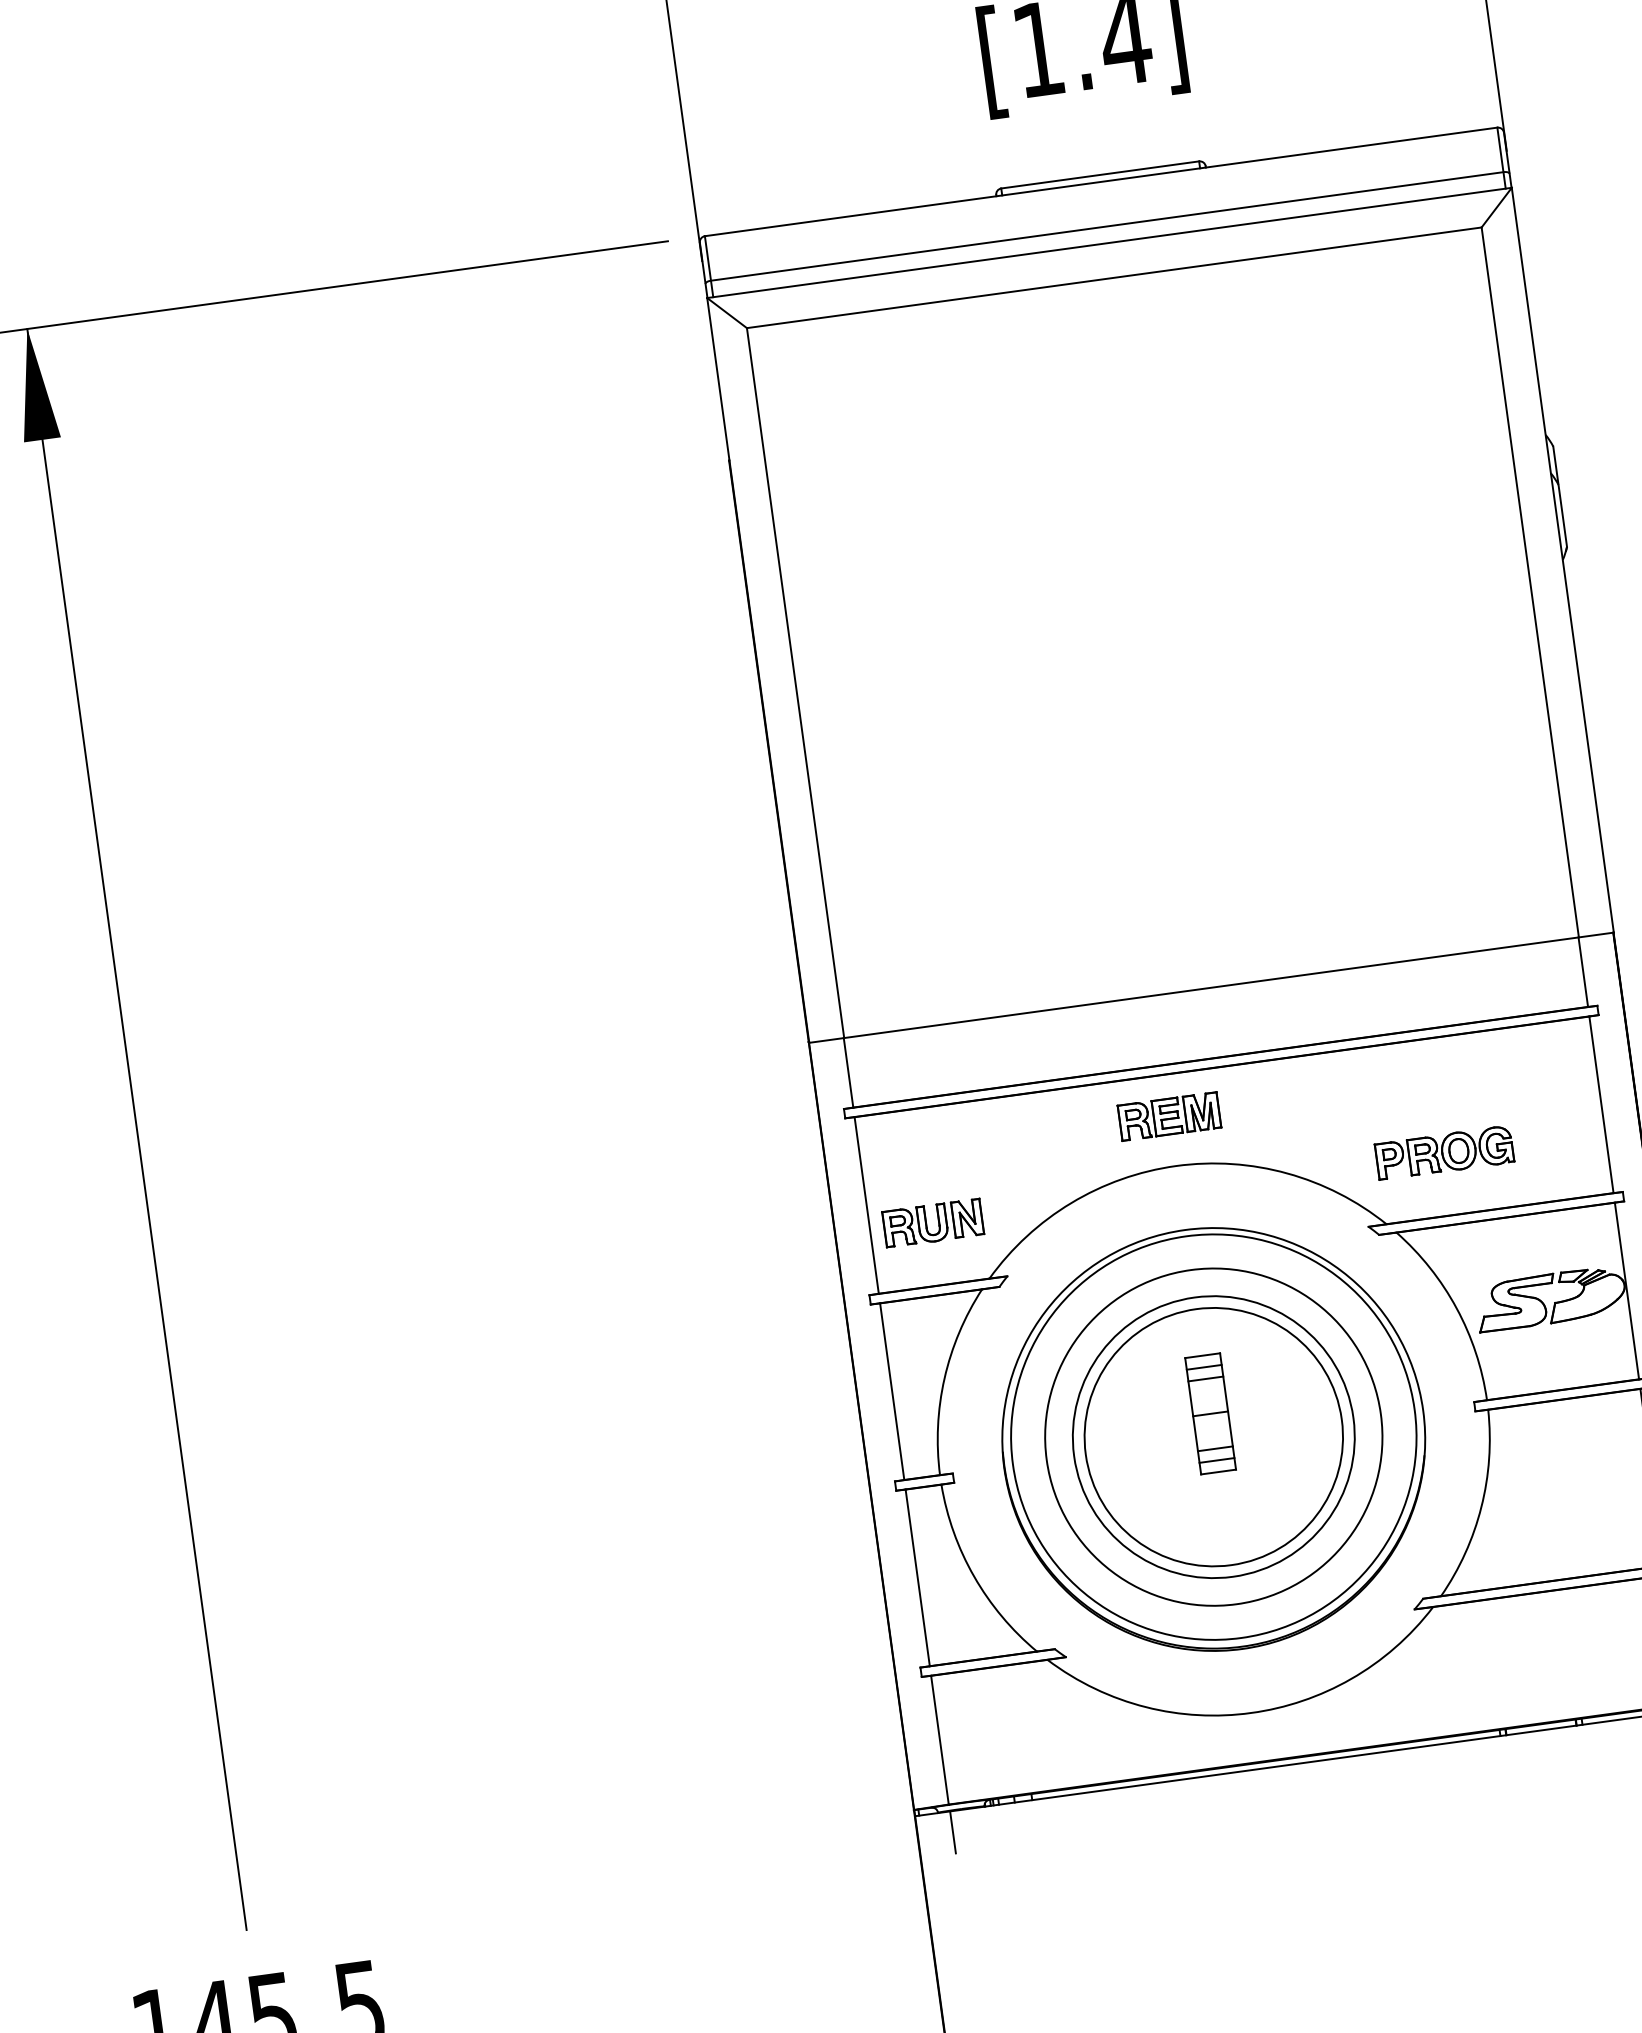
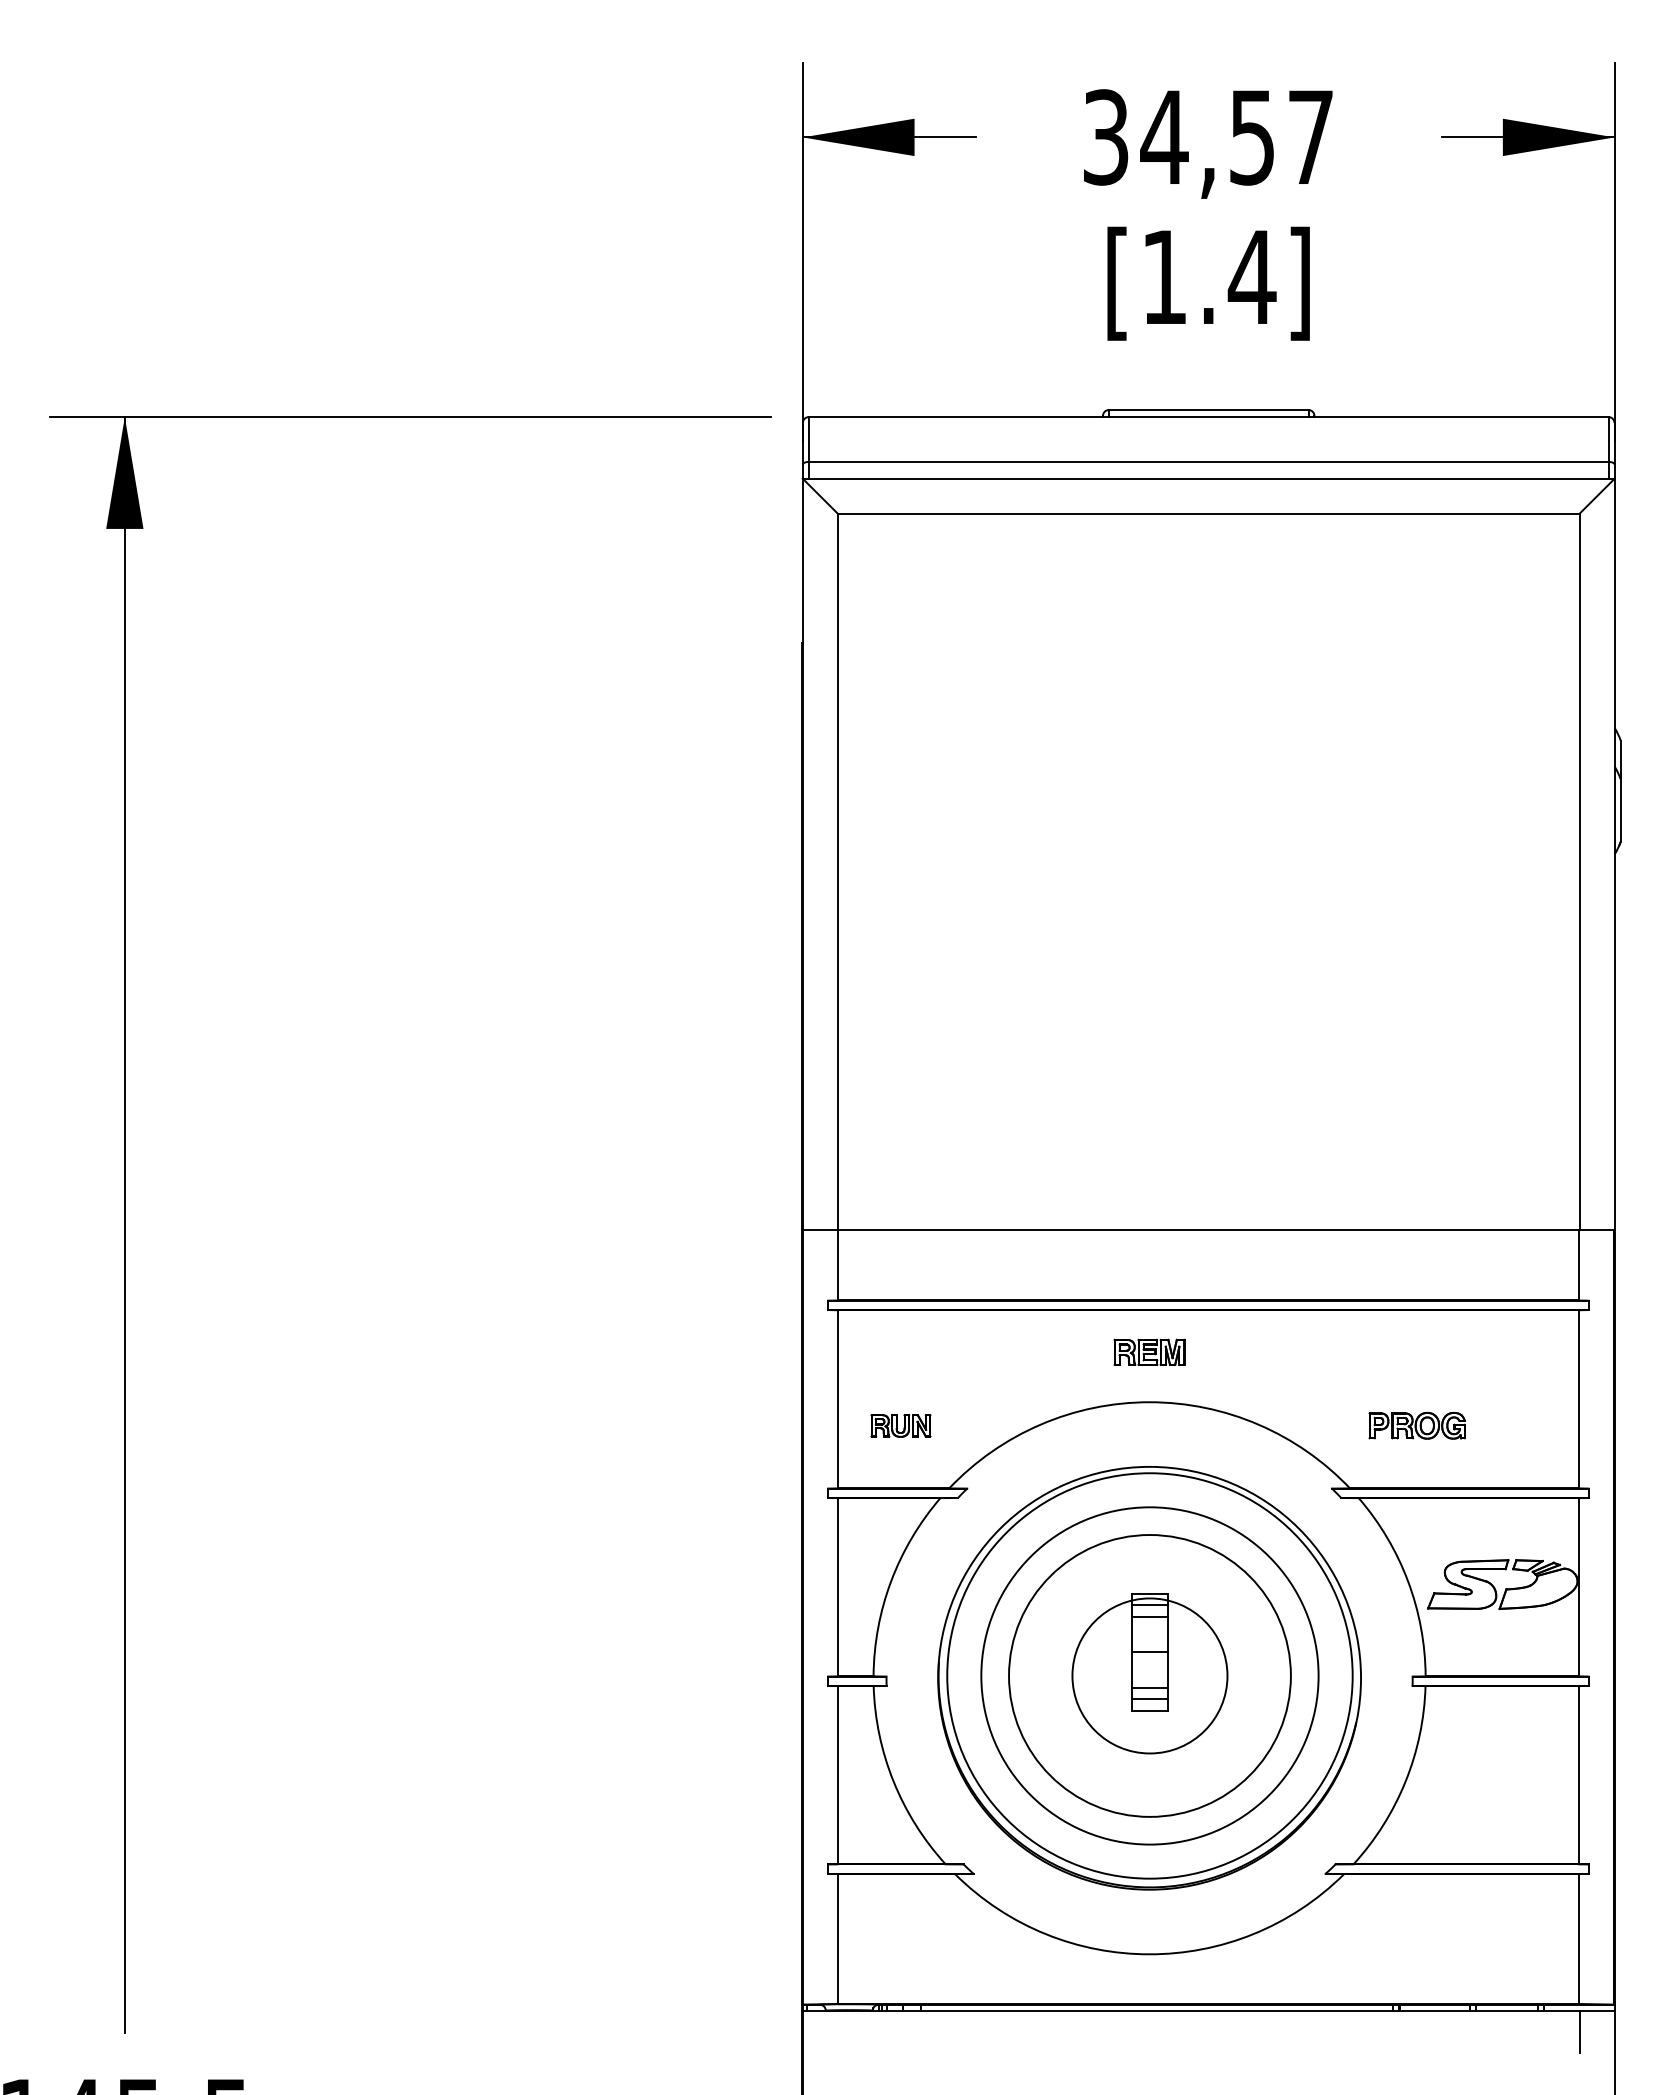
part: (1169, 1116) -> (1149, 1352), size x0.7
part: (1444, 1152) -> (1417, 1425), size x0.7
part: (932, 1222) -> (900, 1425), size x0.6
circle: (1213, 1436) -> (1149, 1675), size x0.6
line: (952, 1831) -> (837, 2031), removed

